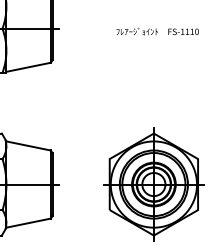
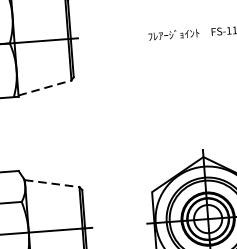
line: (28, 67) -> (44, 88), solid -> dashed
line: (28, 145) -> (52, 183), solid -> dashed

